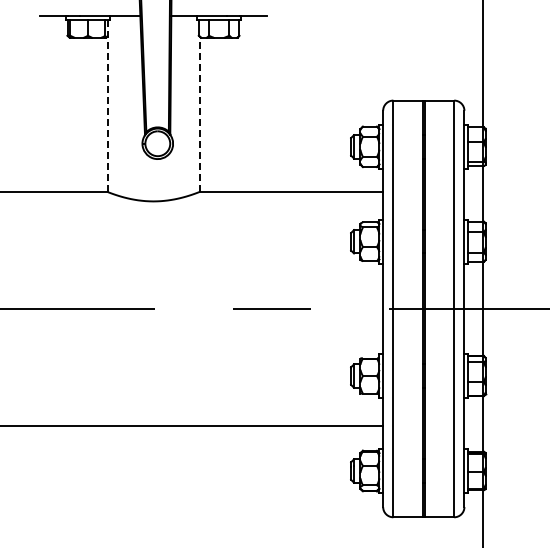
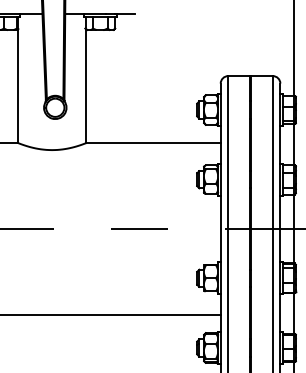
line: (107, 106) -> (18, 80), dashed -> solid
line: (199, 114) -> (85, 86), dashed -> solid

